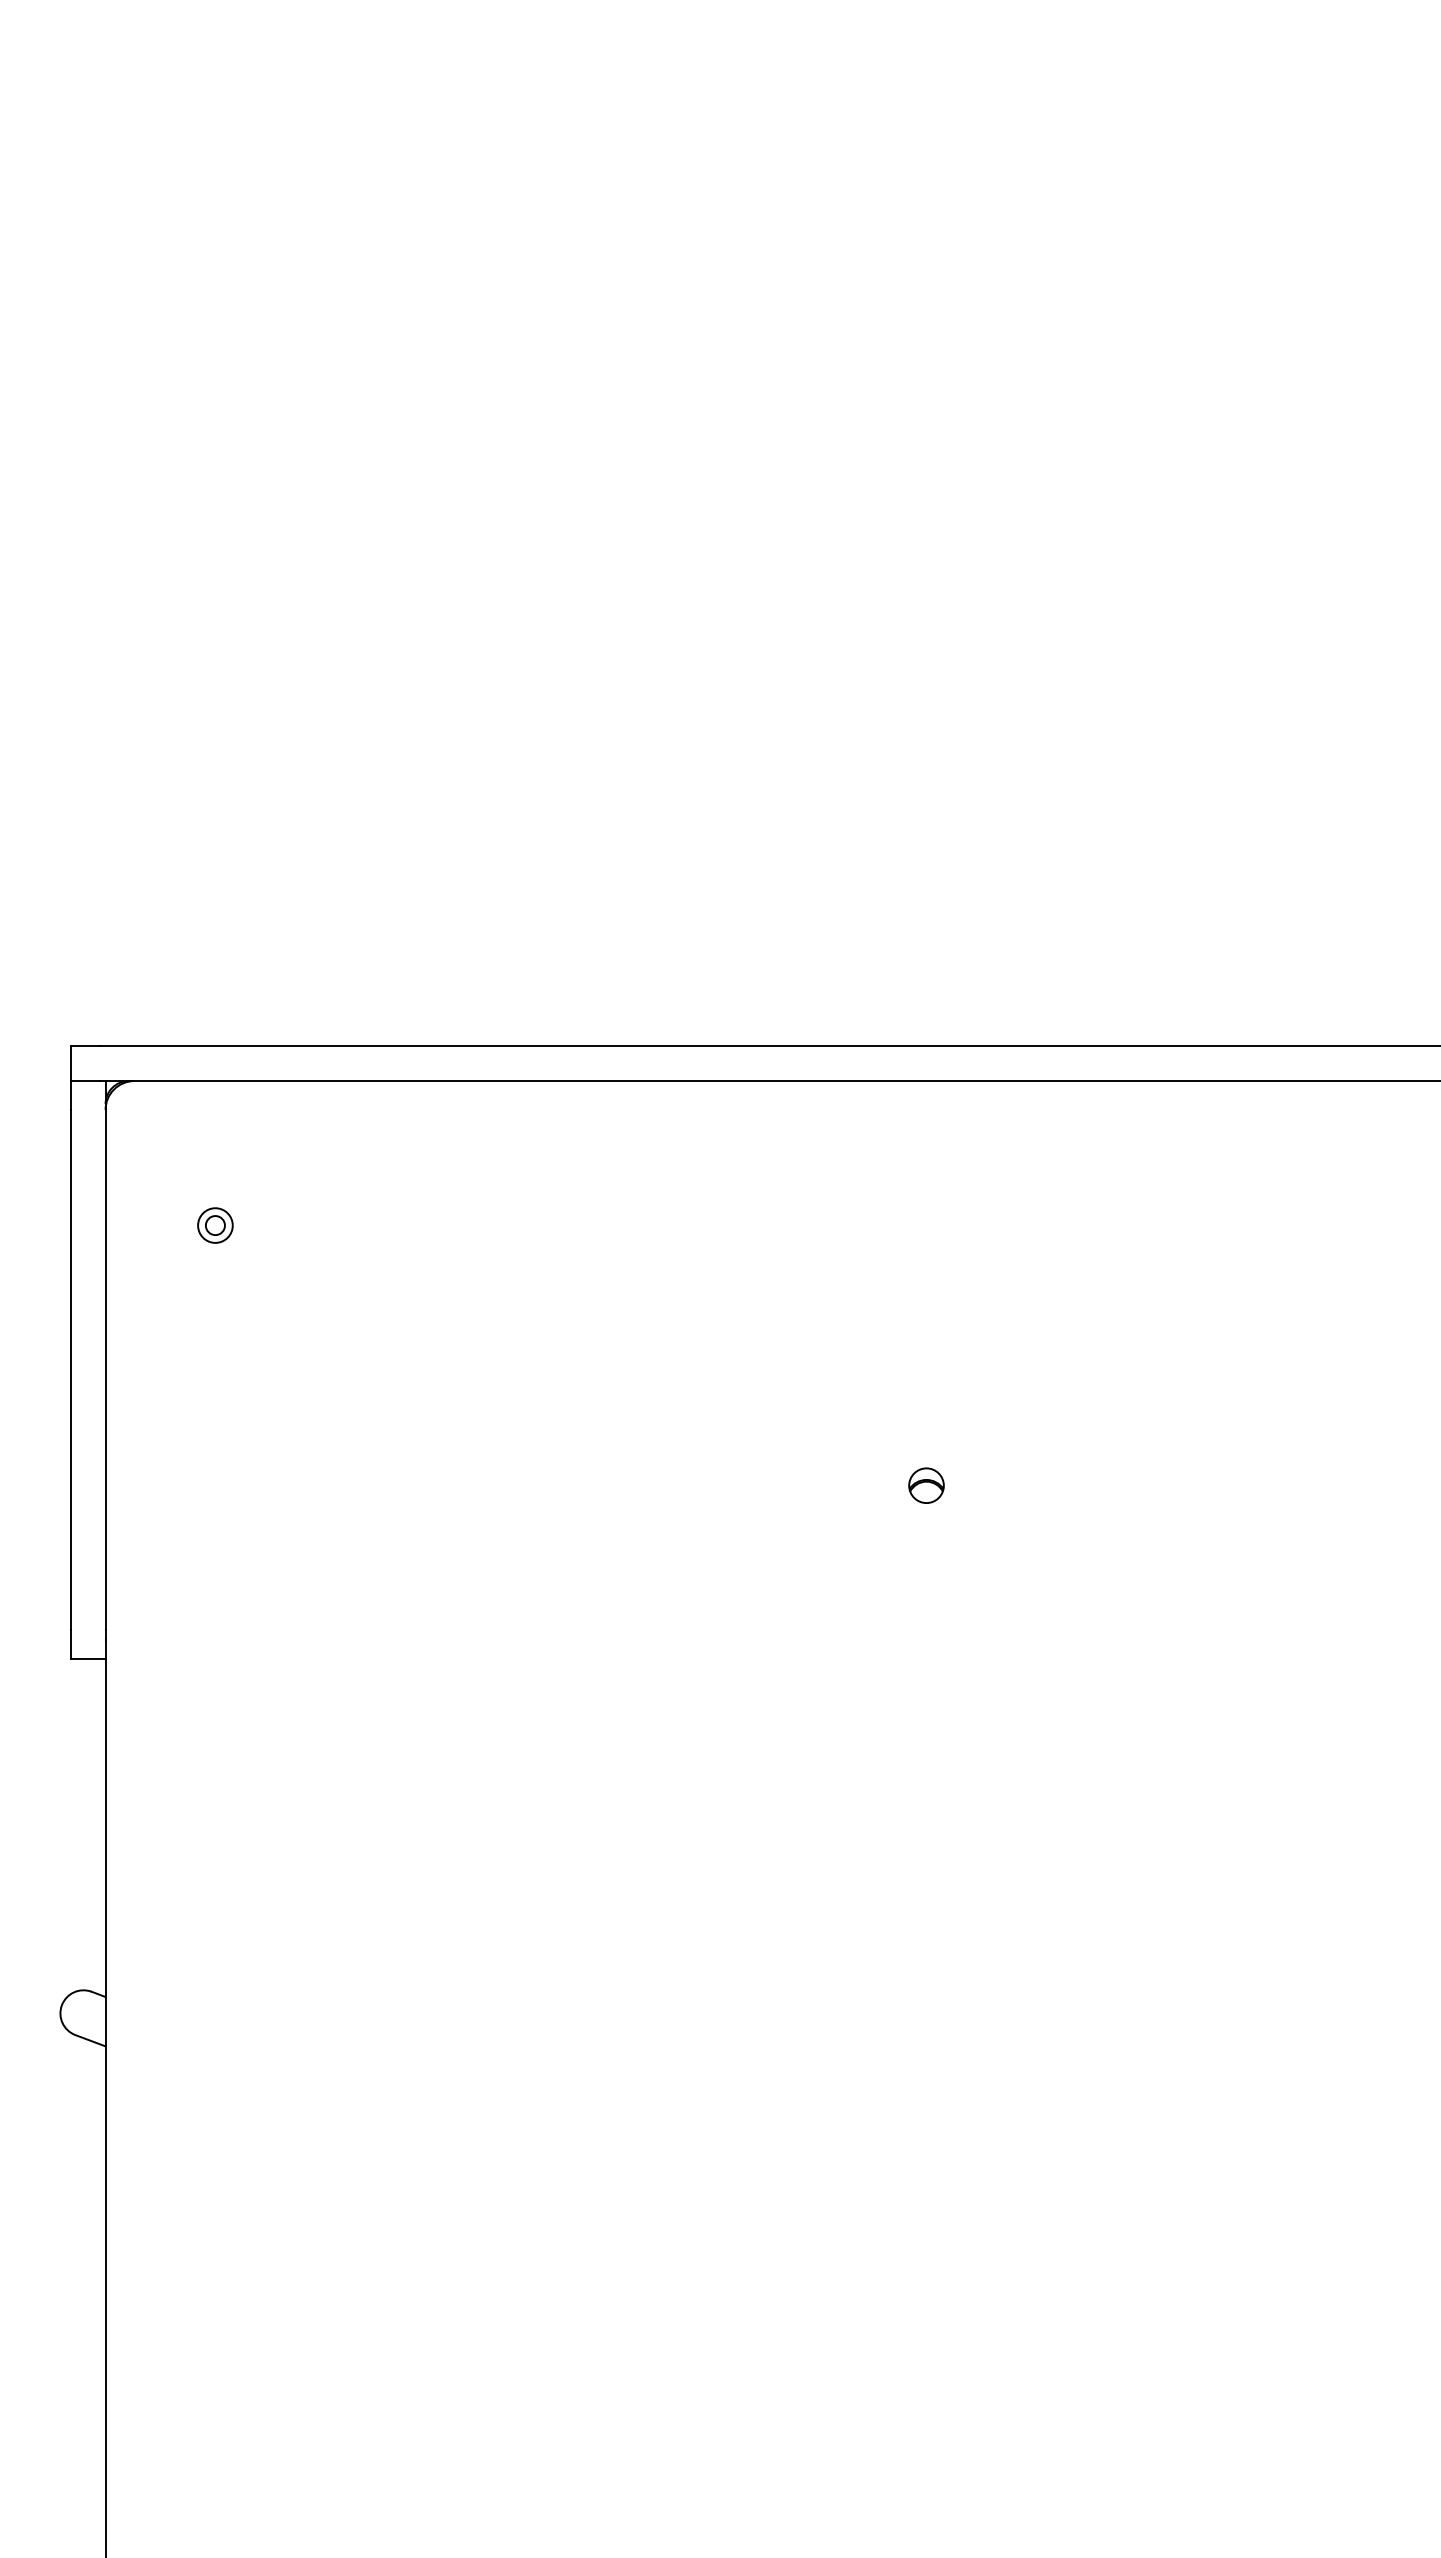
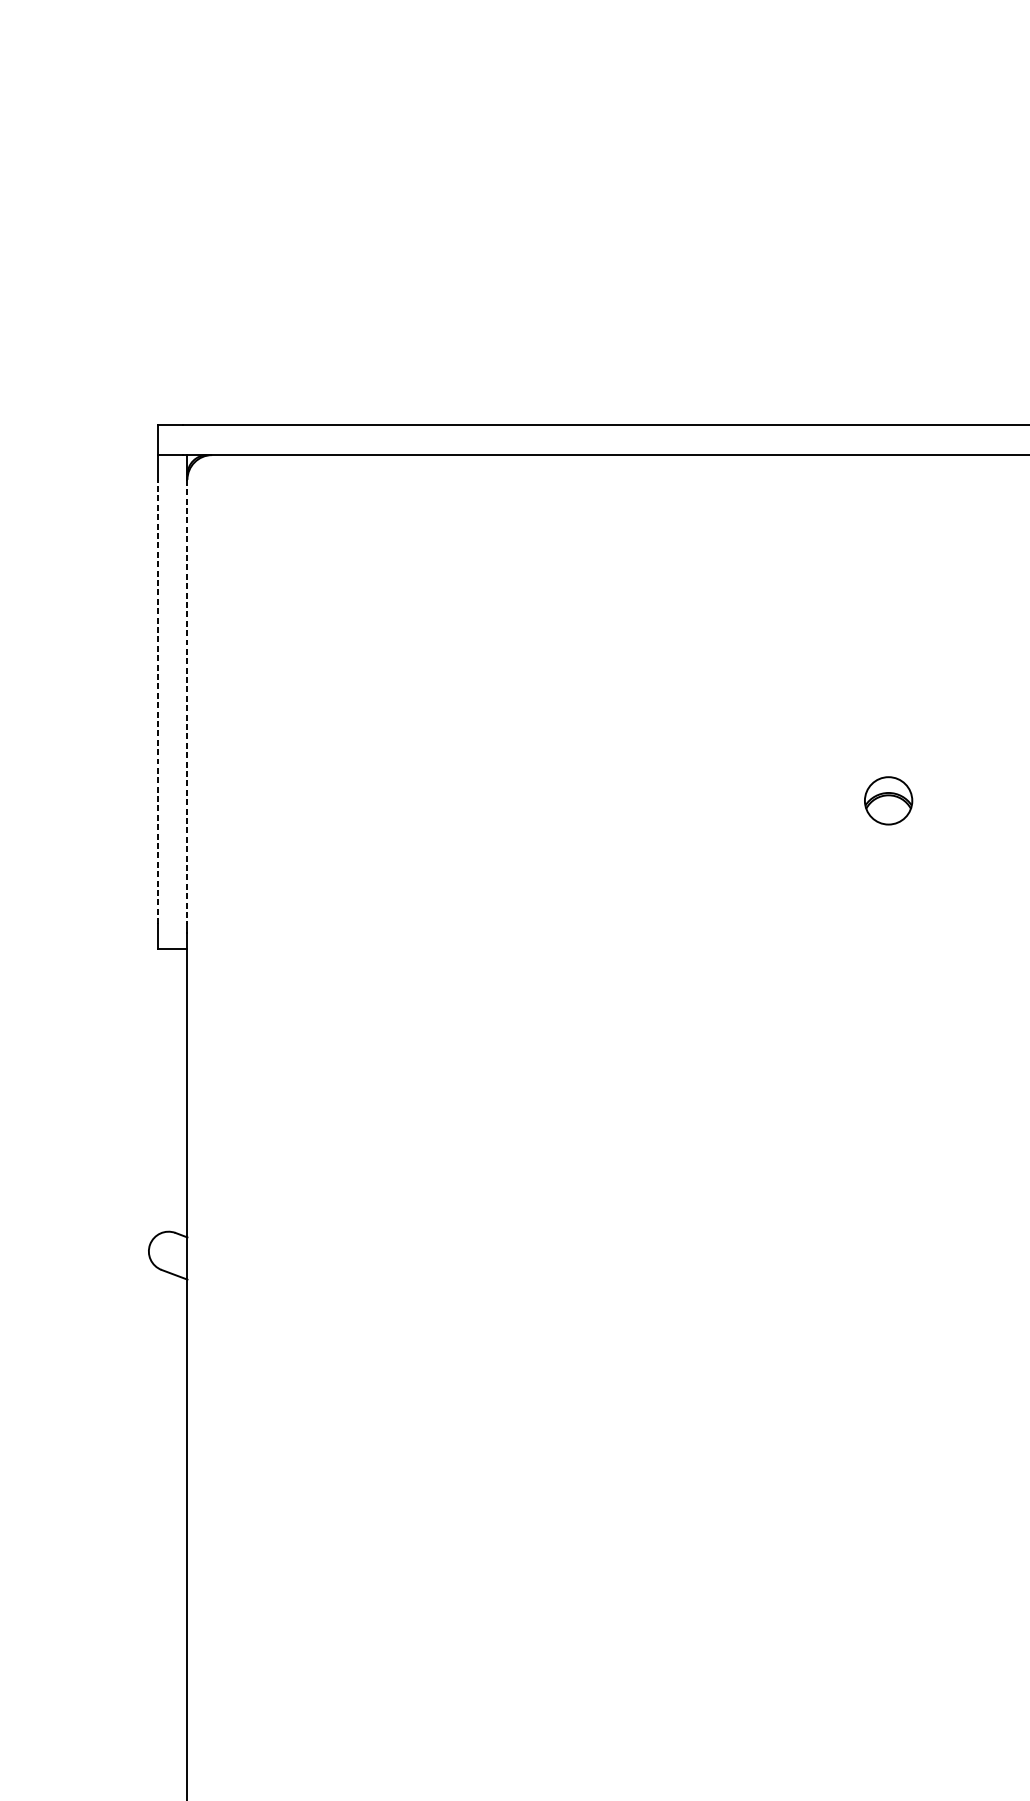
part: (215, 1225) -> (281, 578), removed
line: (70, 1369) -> (157, 701), solid -> dashed
line: (105, 1370) -> (187, 702), solid -> dashed
part: (926, 1485) -> (888, 800), size x1.6

